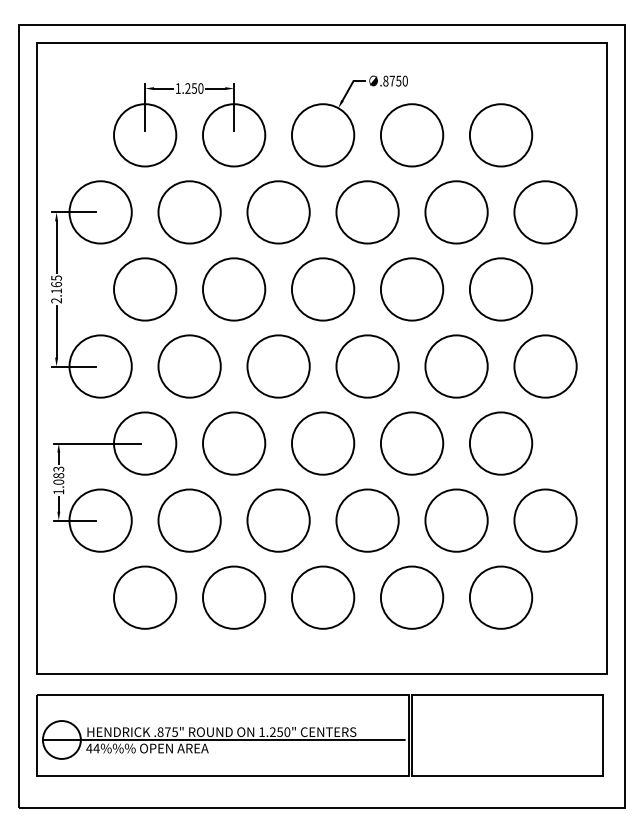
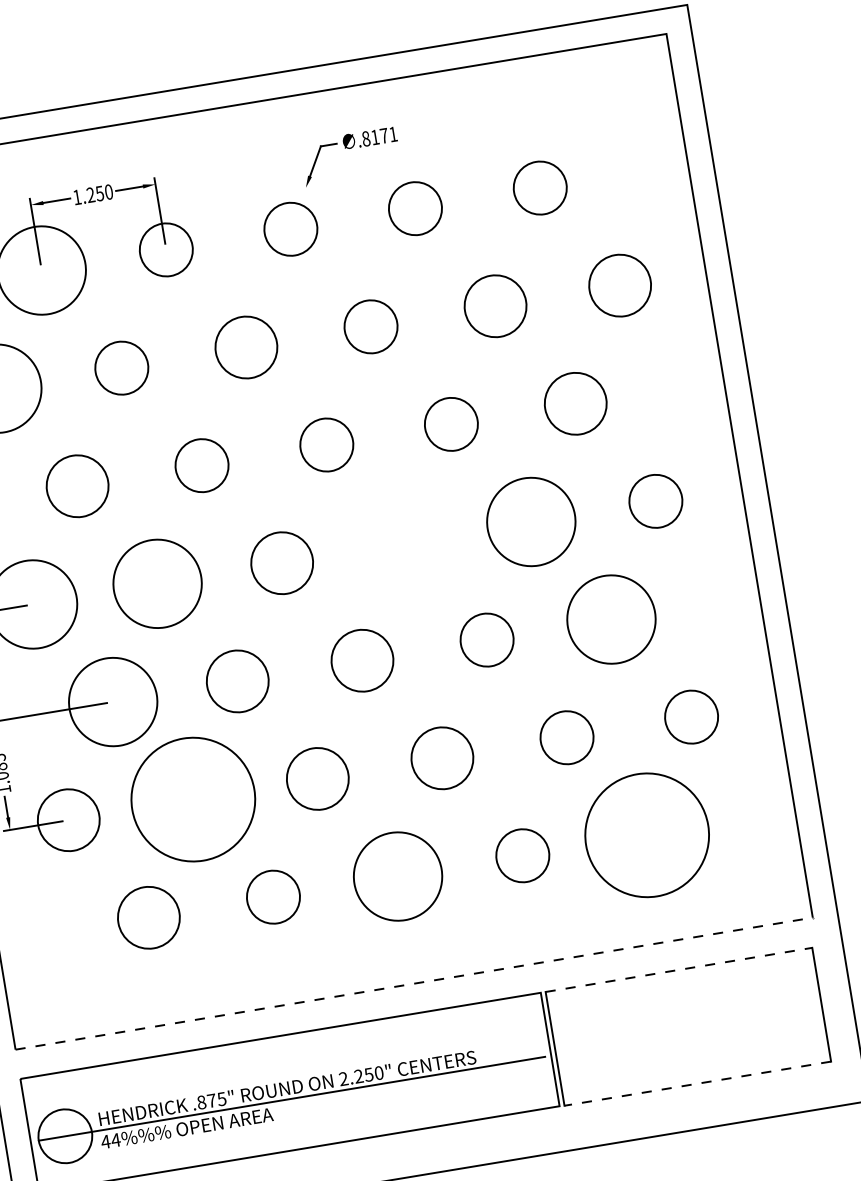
text: (398, 80) -> (383, 135), .8750 -> .8171
circle: (234, 135) -> (166, 250), size x0.6
circle: (322, 135) -> (290, 229), size x0.6
circle: (411, 135) -> (414, 209), size x0.6
circle: (501, 135) -> (540, 188), size x0.6
circle: (189, 212) -> (121, 368), size x0.6
circle: (278, 212) -> (246, 347), size x0.7
circle: (367, 212) -> (370, 327), size x0.6
circle: (456, 212) -> (495, 306), size x0.7
circle: (545, 212) -> (620, 285), size x0.7
circle: (145, 289) -> (77, 486), size x0.7
circle: (234, 289) -> (202, 465), size x0.6
circle: (323, 289) -> (327, 445), size x0.6
circle: (412, 289) -> (451, 424), size x0.6
circle: (500, 289) -> (574, 403), size x0.7
circle: (278, 366) -> (282, 563), size x0.7
circle: (367, 366) -> (406, 542), removed
circle: (545, 366) -> (655, 501), size x0.6
circle: (234, 443) -> (238, 681), size x0.7
circle: (323, 443) -> (362, 660), size x0.7
circle: (412, 443) -> (487, 639), size x0.6
circle: (100, 520) -> (68, 820), size x0.7
circle: (189, 520) -> (193, 799), size x1.4
circle: (278, 520) -> (317, 778), size x0.7
circle: (367, 520) -> (442, 758), size x0.7
circle: (456, 520) -> (566, 737), size x0.6
circle: (545, 520) -> (691, 716), size x0.6
circle: (145, 597) -> (149, 917), size x0.7
circle: (234, 597) -> (273, 896), size x0.6
circle: (412, 597) -> (523, 855), size x0.6
circle: (500, 597) -> (646, 835), size x1.4
line: (322, 674) -> (414, 984), solid -> dashed
line: (508, 694) -> (680, 969), solid -> dashed
text: (261, 731) -> (342, 1078), 1.250" -> 2.250"
line: (507, 776) -> (697, 1084), solid -> dashed

